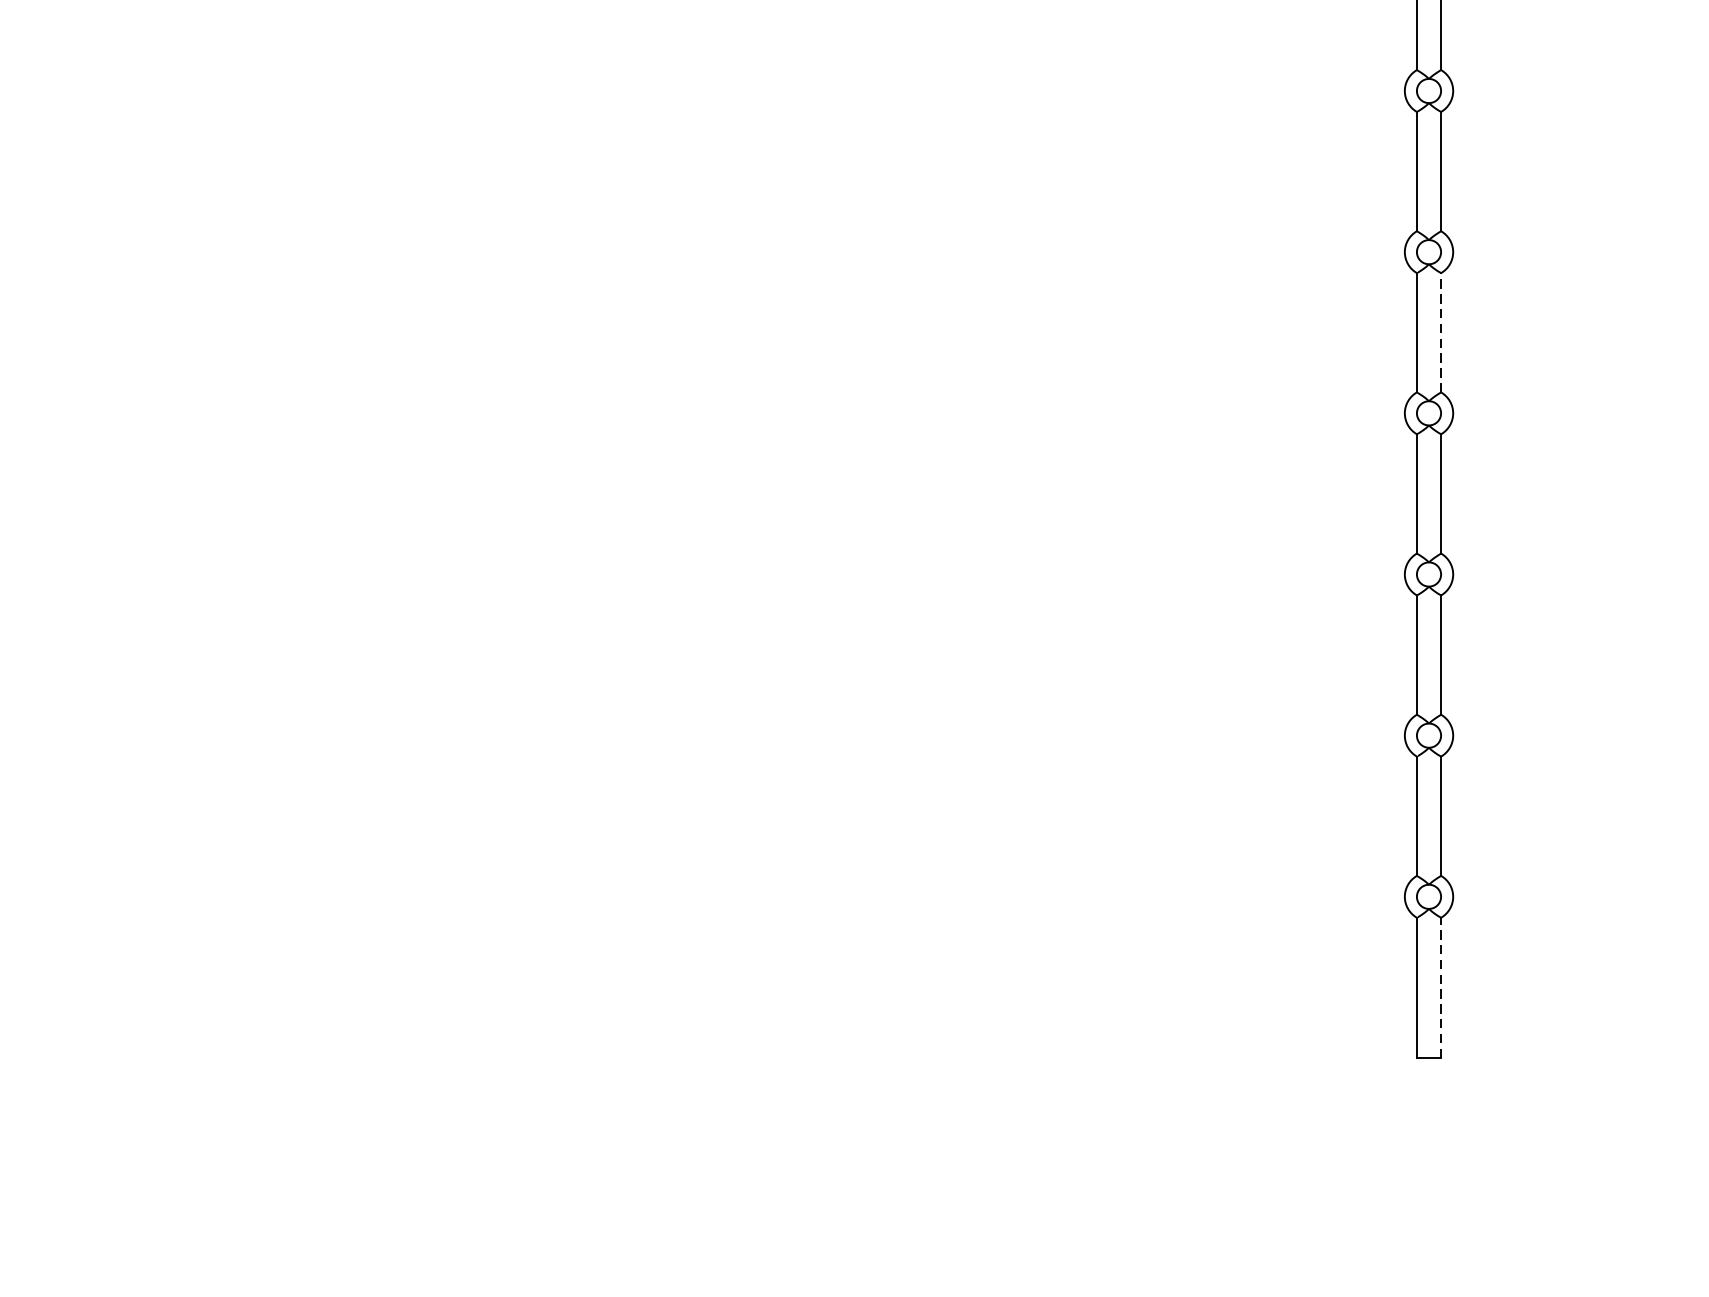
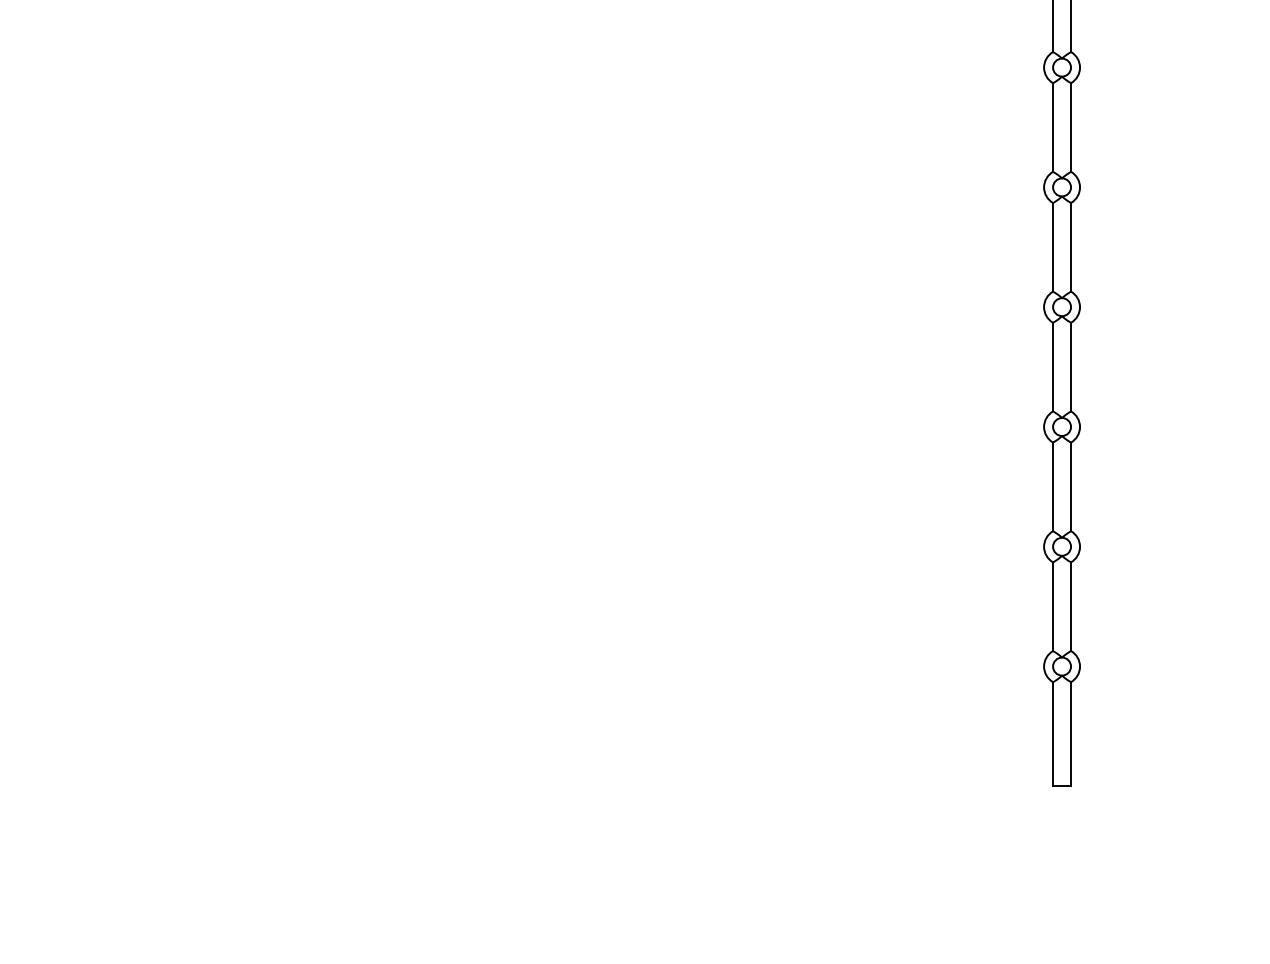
line: (1441, 331) -> (1071, 246), dashed -> solid
line: (1441, 986) -> (1071, 733), dashed -> solid

